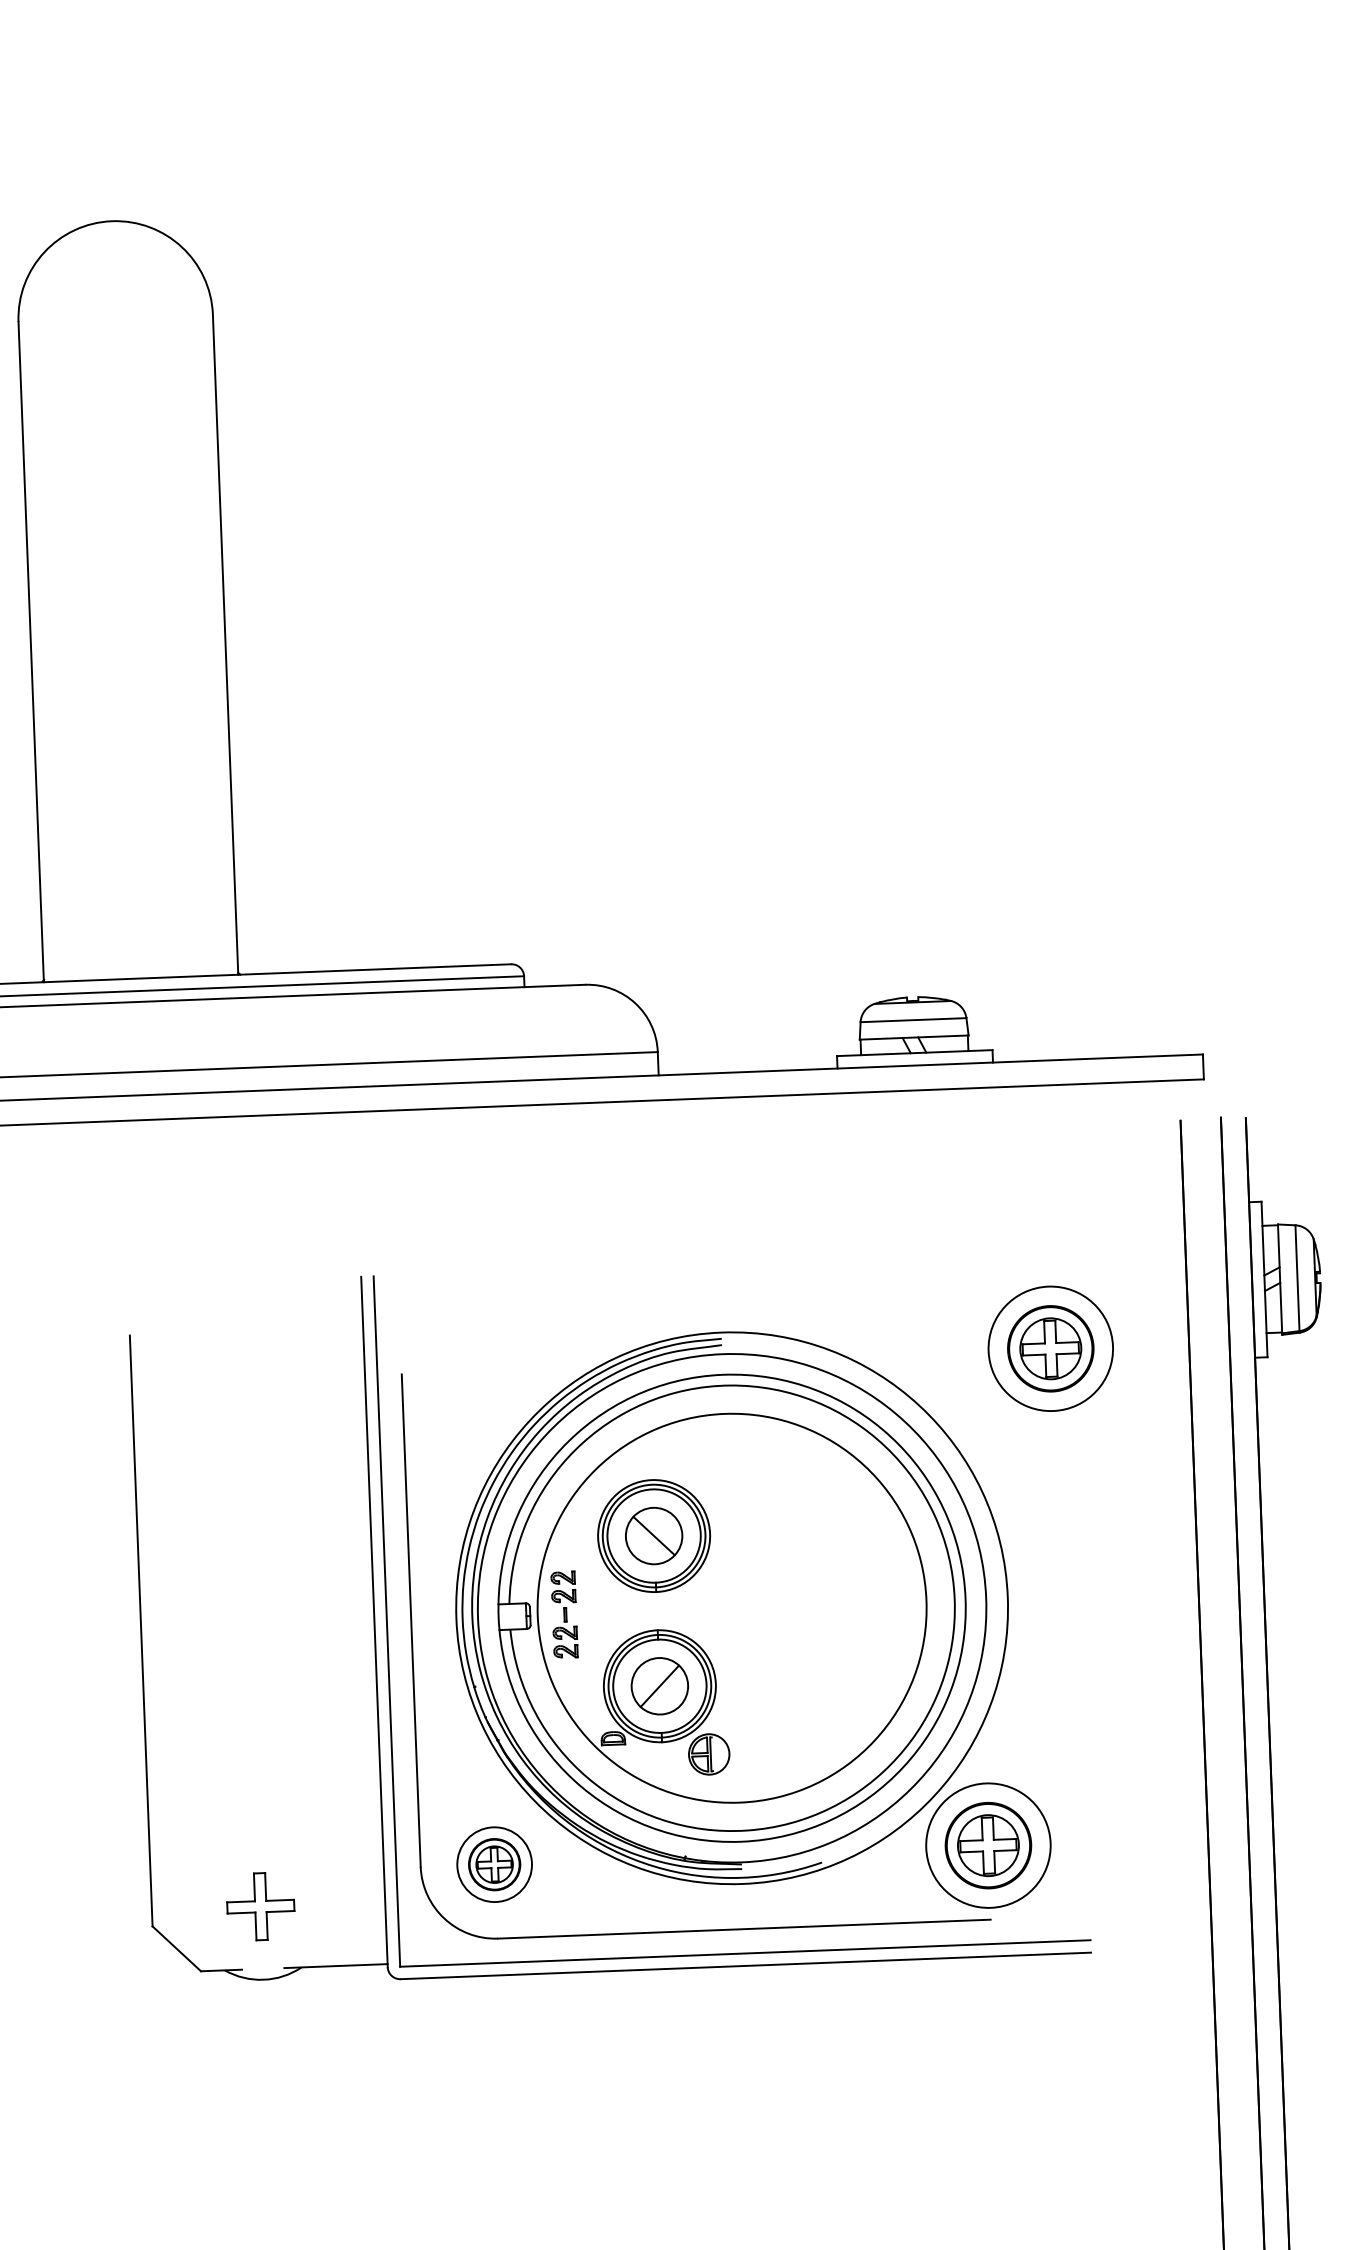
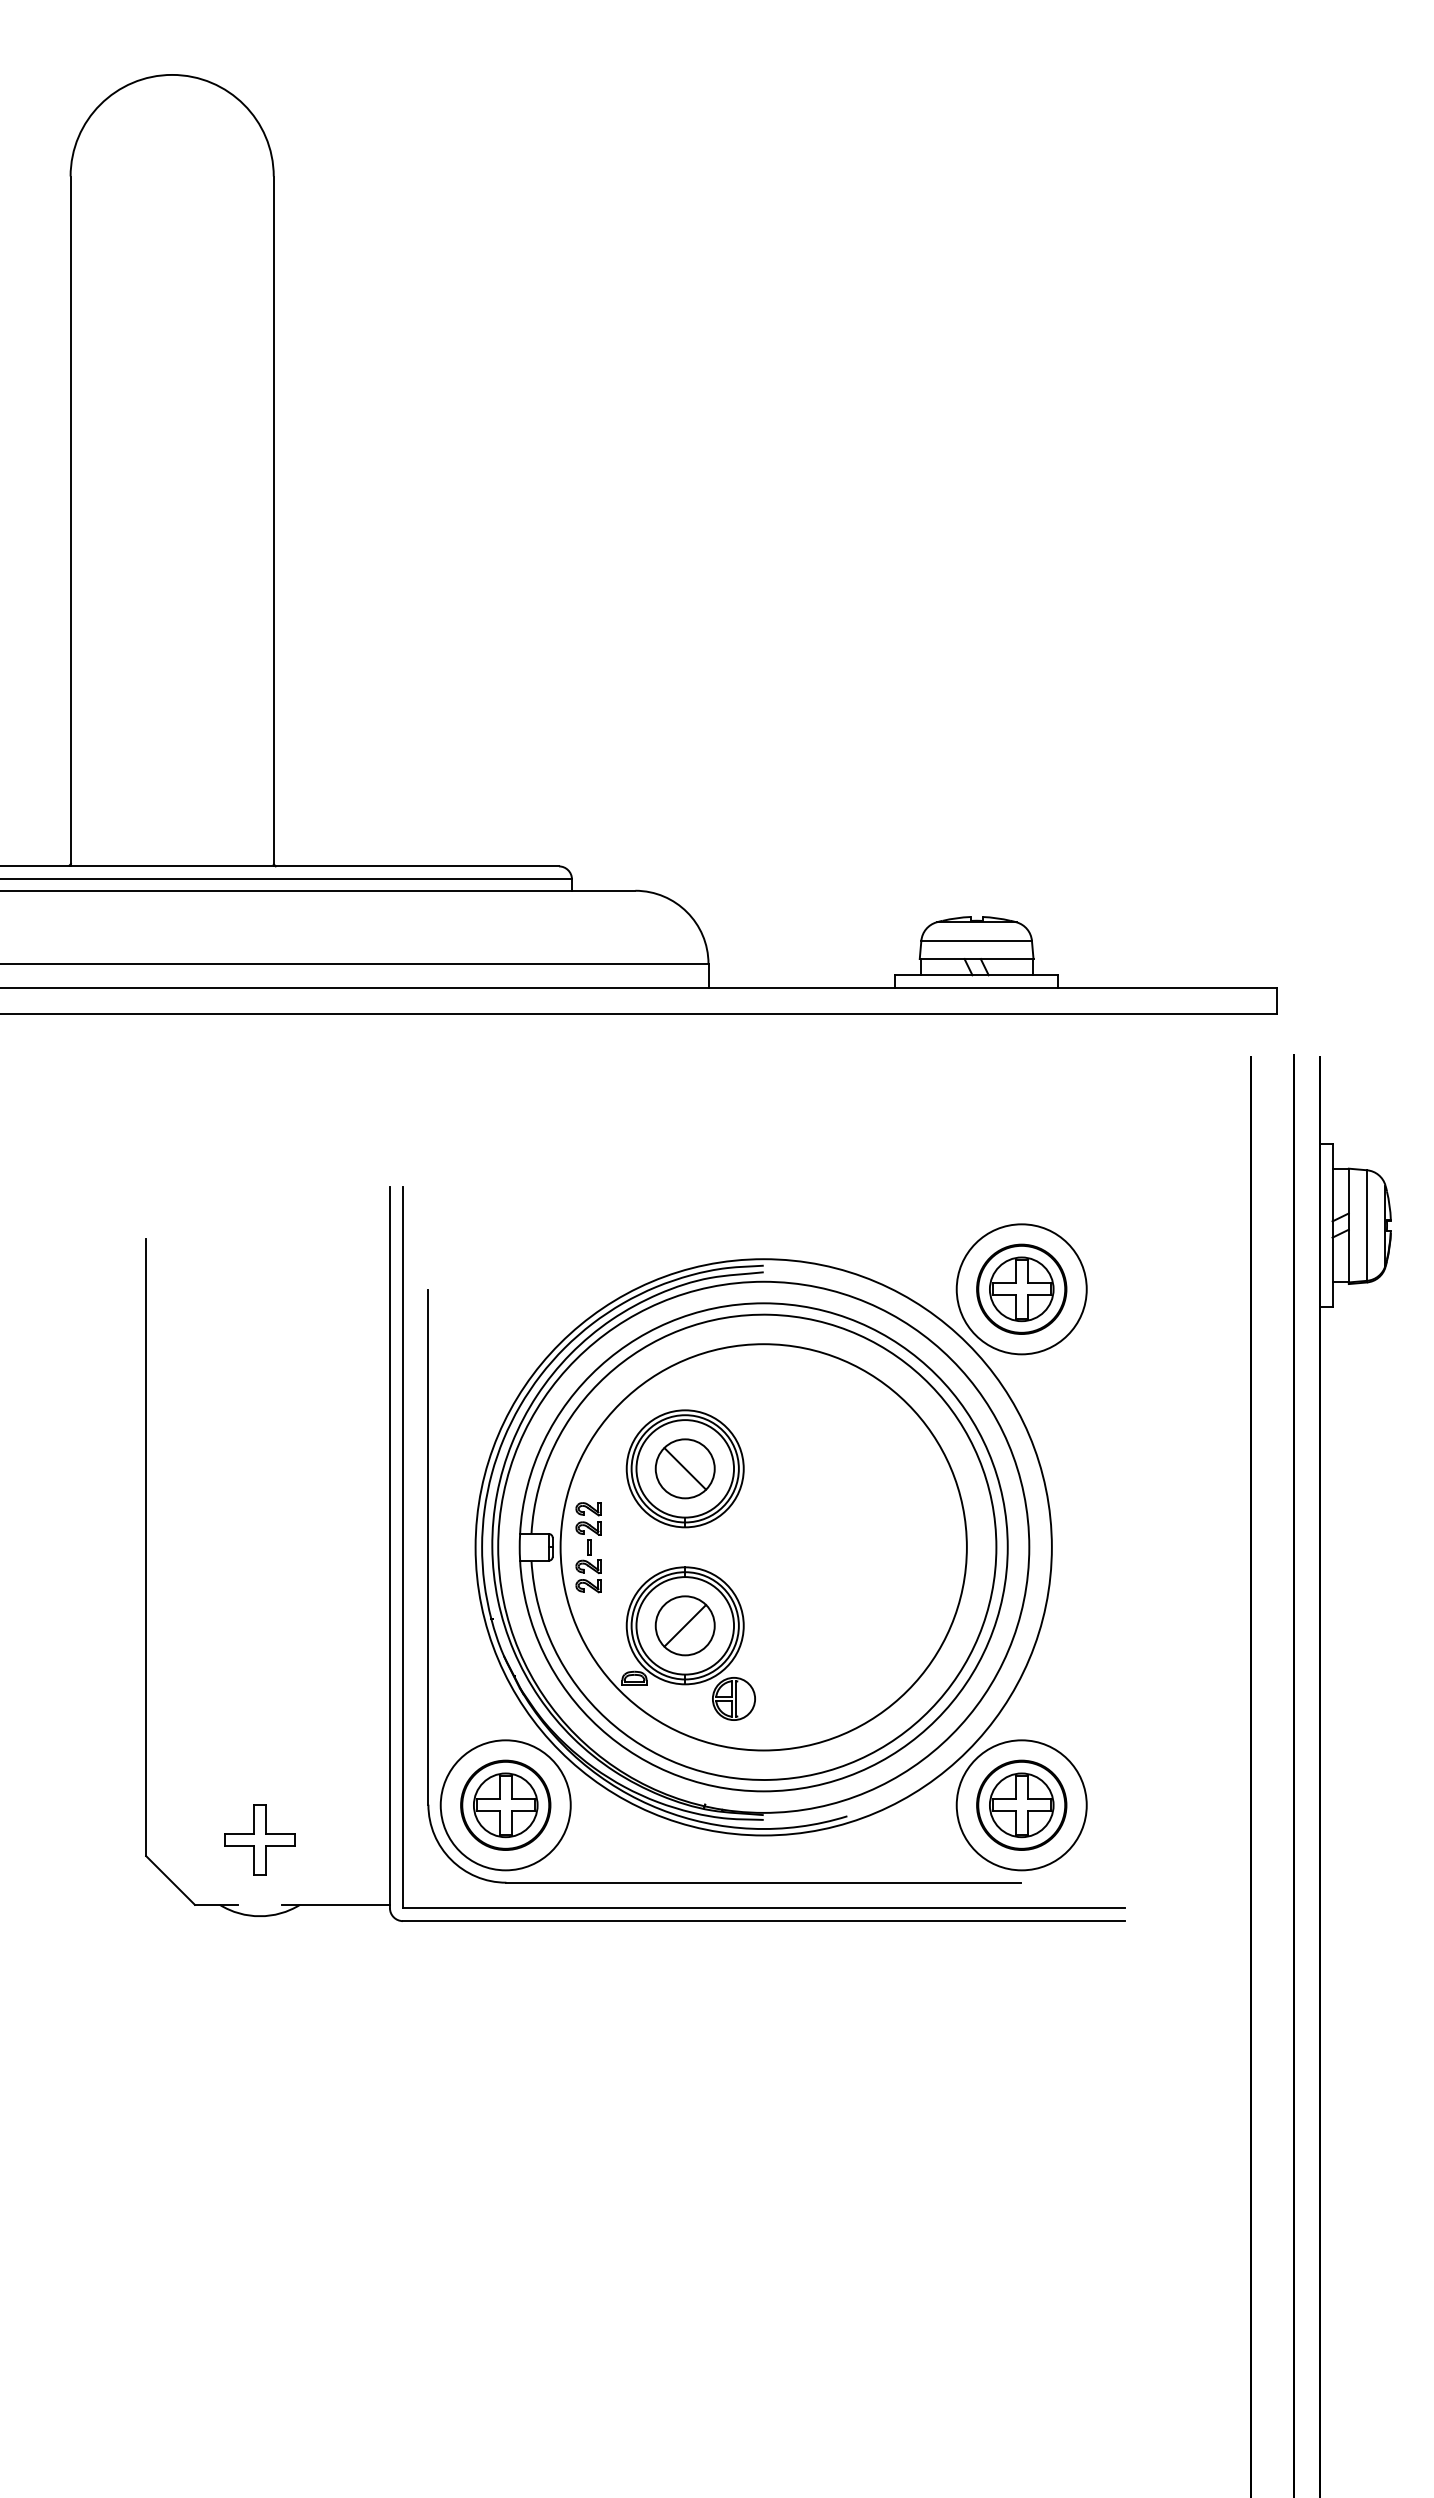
part: (1050, 1348) -> (1021, 1289), moved
part: (494, 1864) -> (505, 1805), size x1.67

